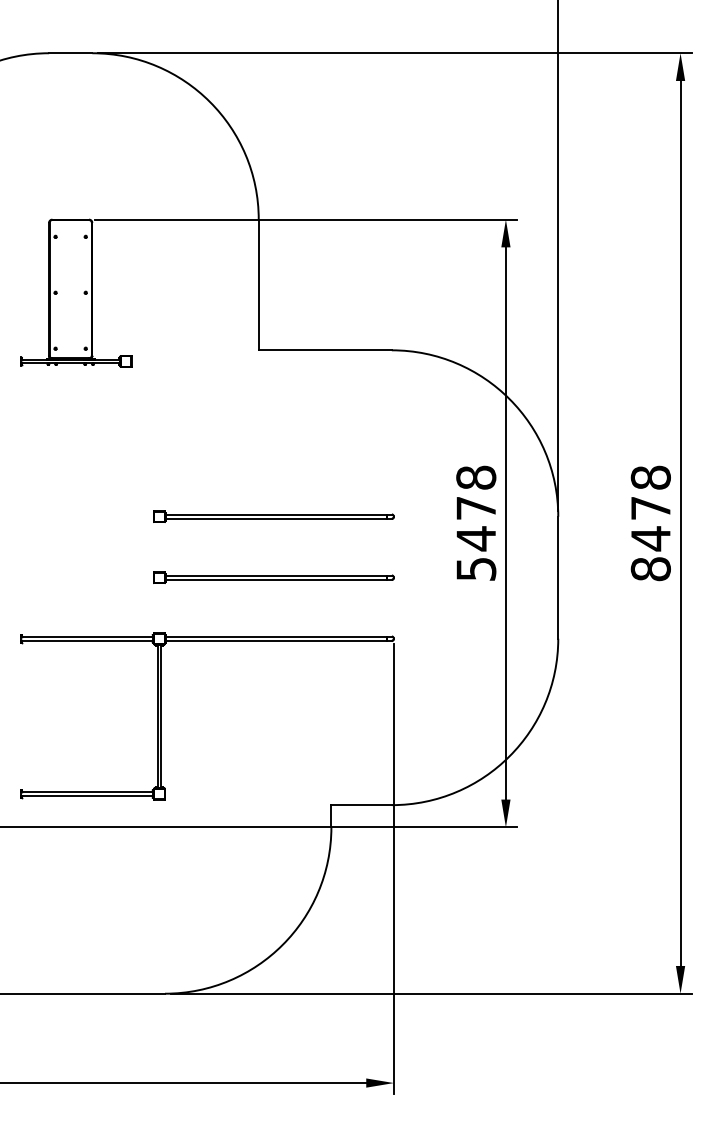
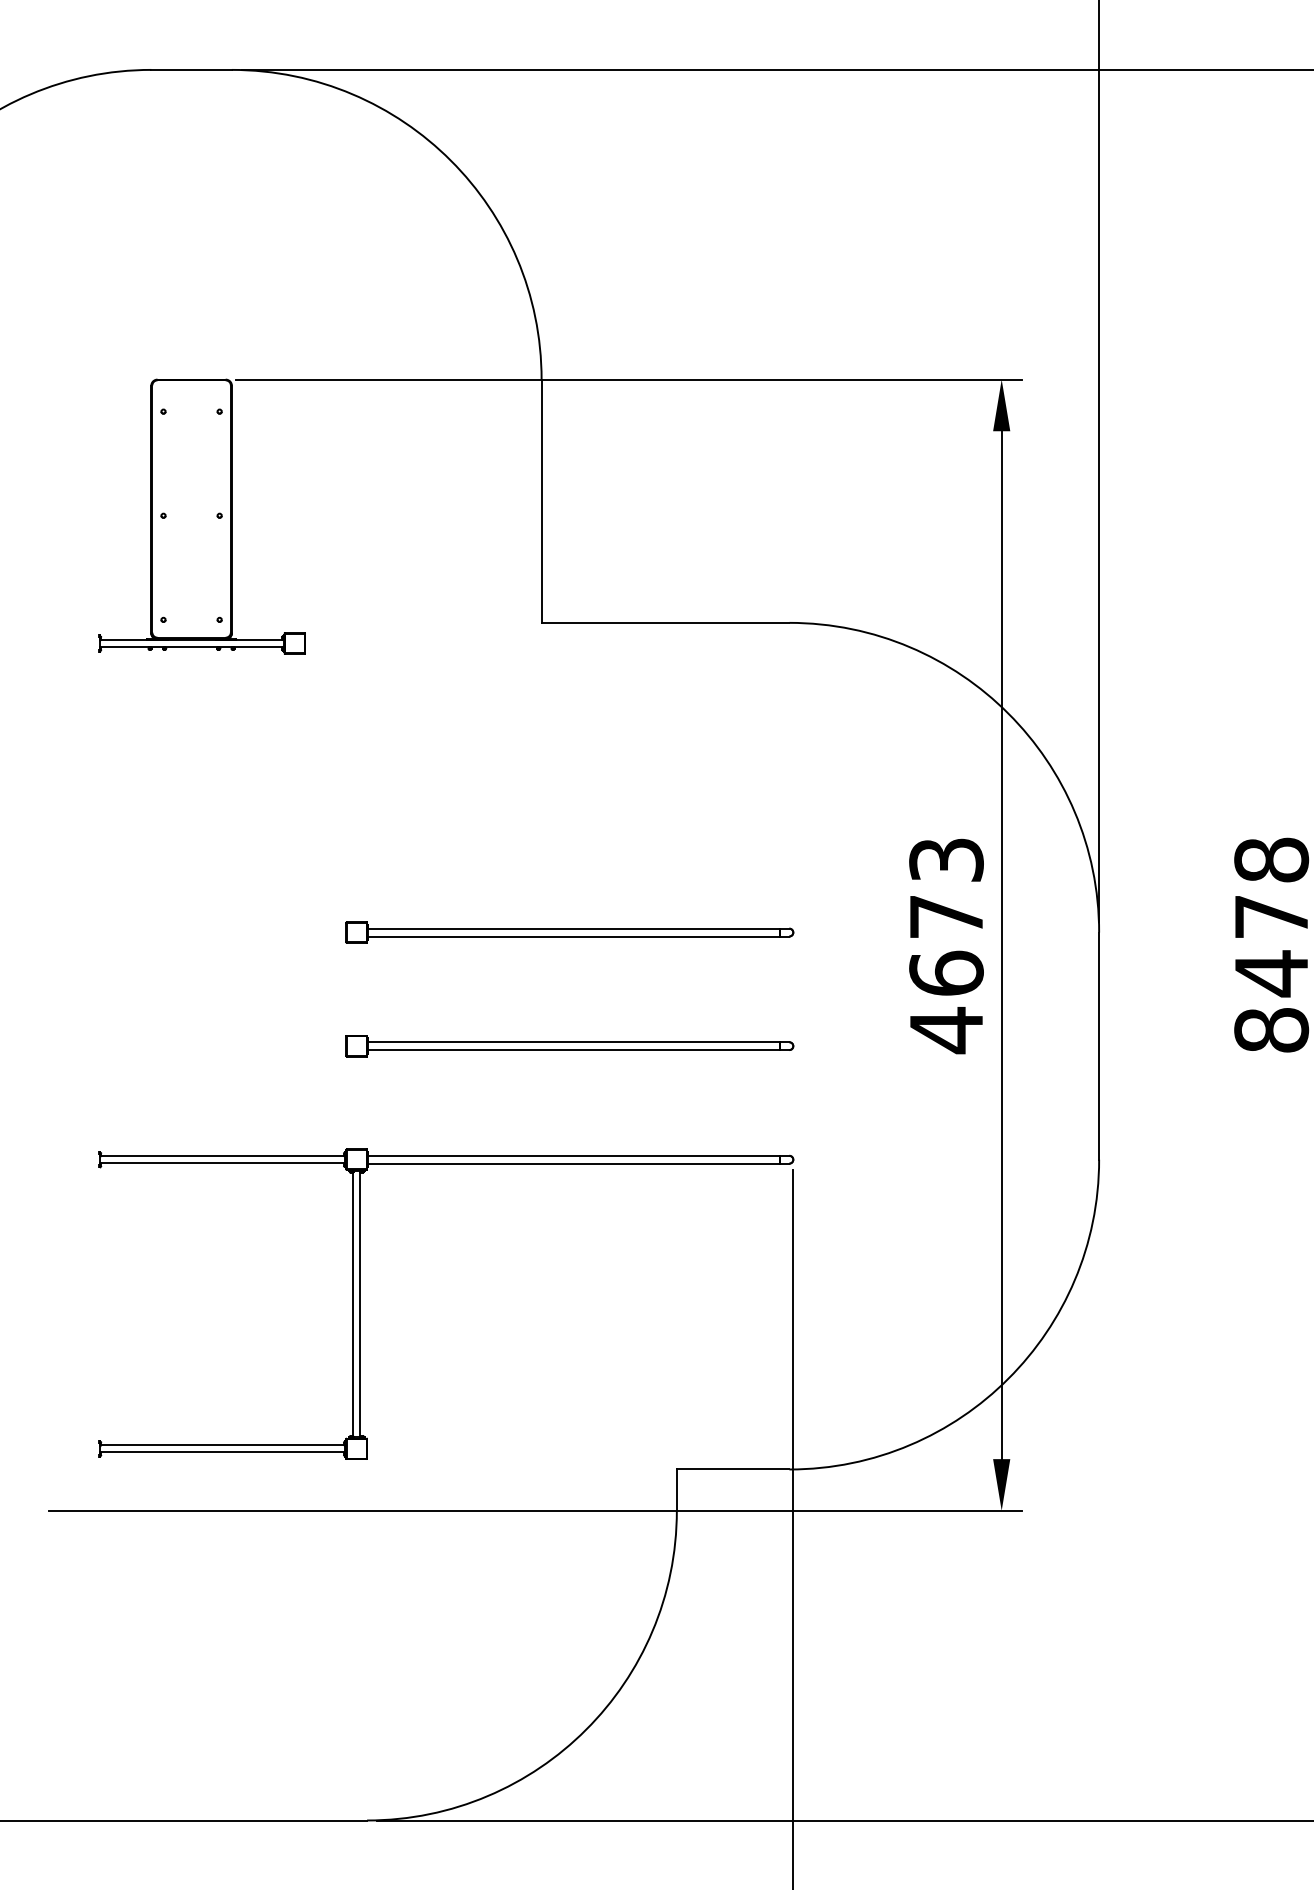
text: (476, 523) -> (946, 945), 5478 -> 4673

